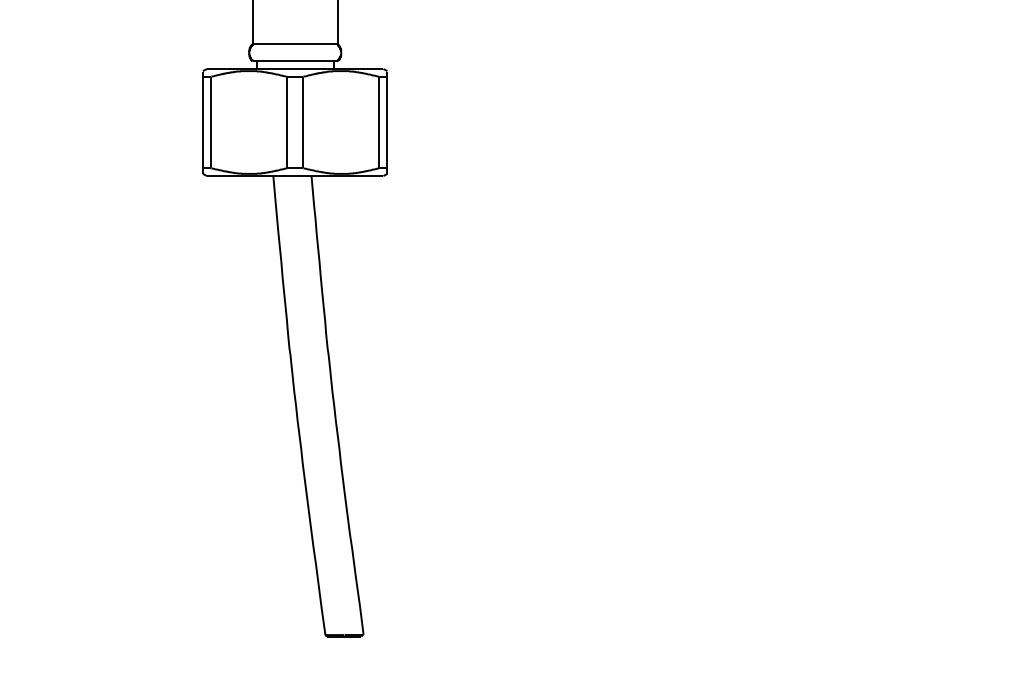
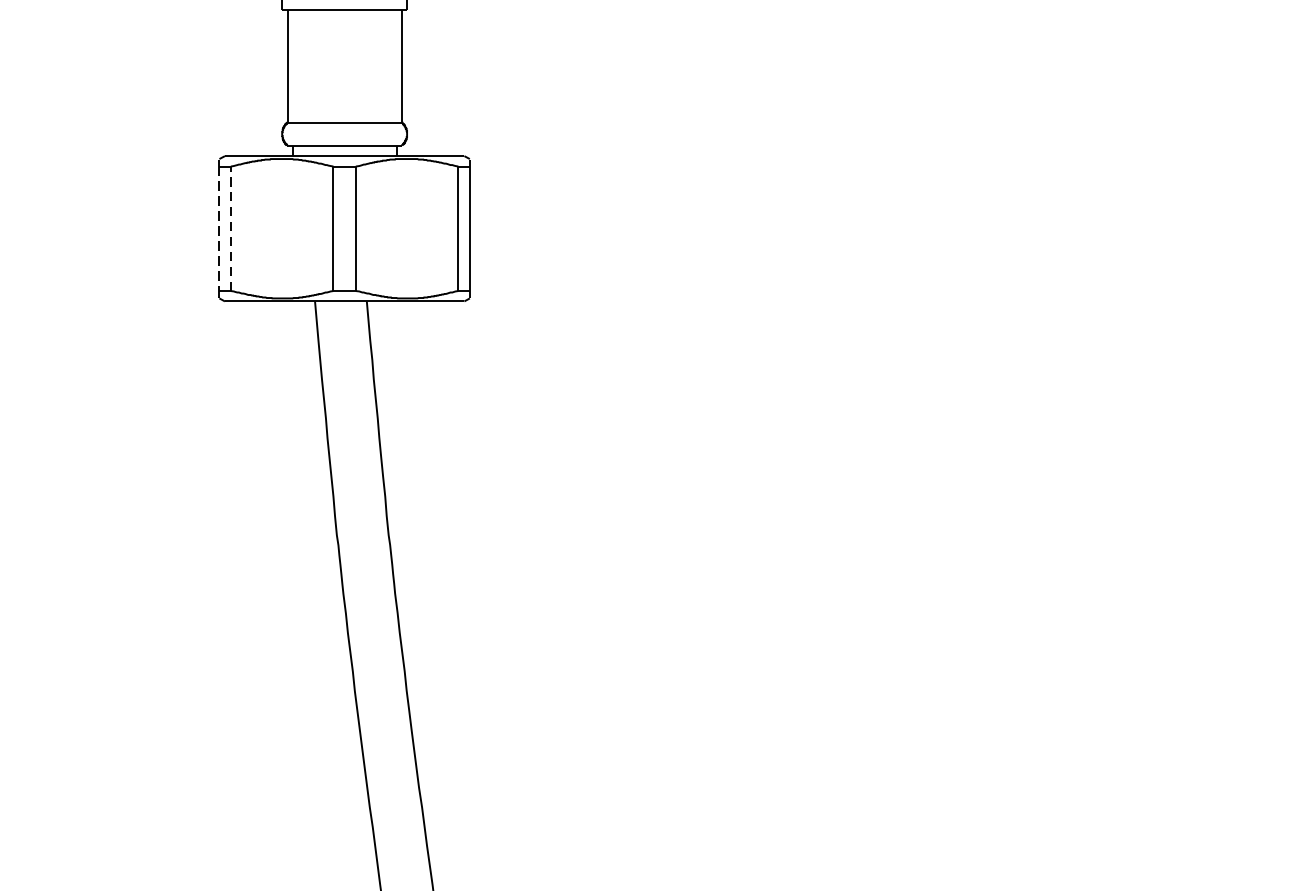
line: (202, 122) -> (218, 228), solid -> dashed
line: (211, 122) -> (231, 228), solid -> dashed

